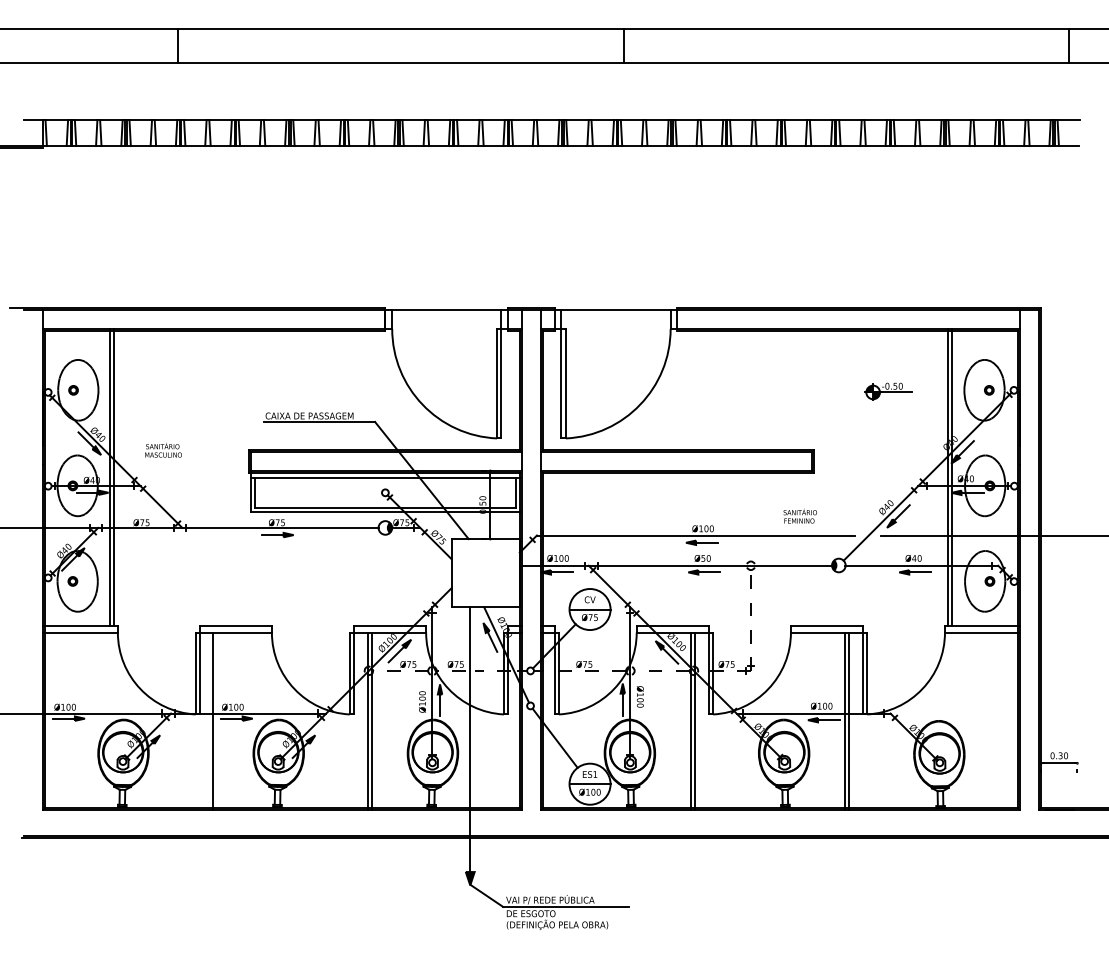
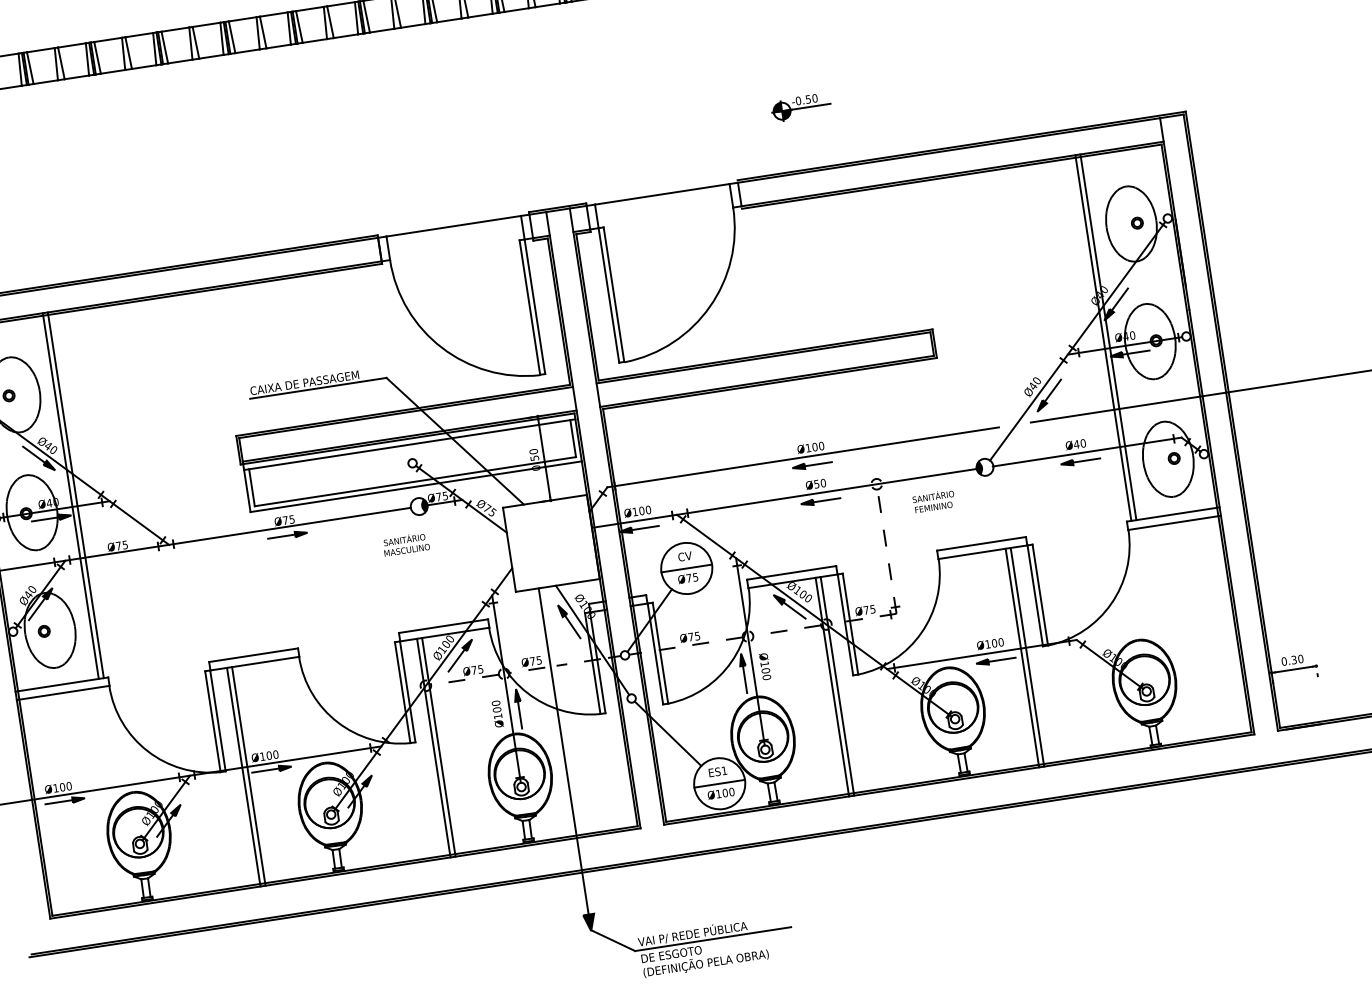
part: (888, 391) -> (800, 107), moved
text: (163, 450) -> (406, 544), moved
text: (799, 515) -> (932, 500), moved
line: (217, 720) -> (248, 775), added

